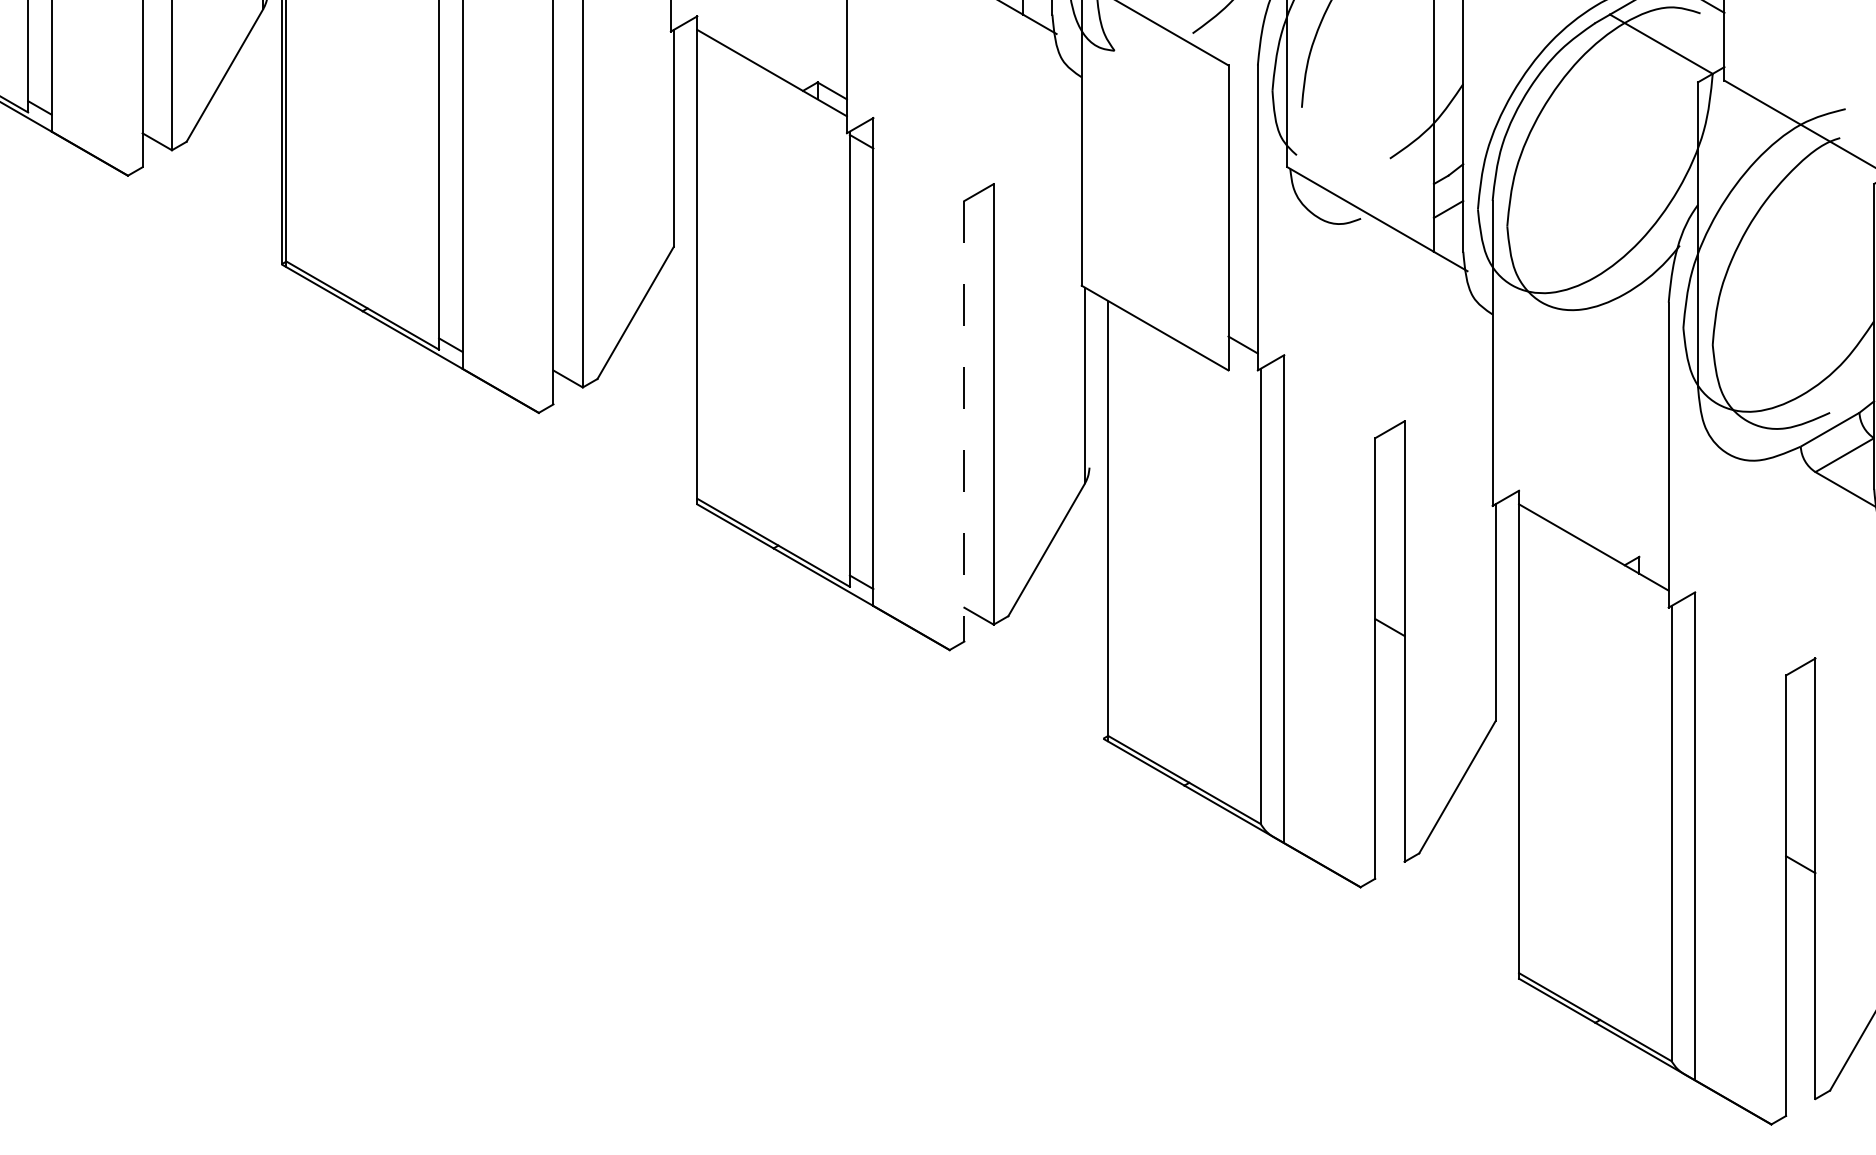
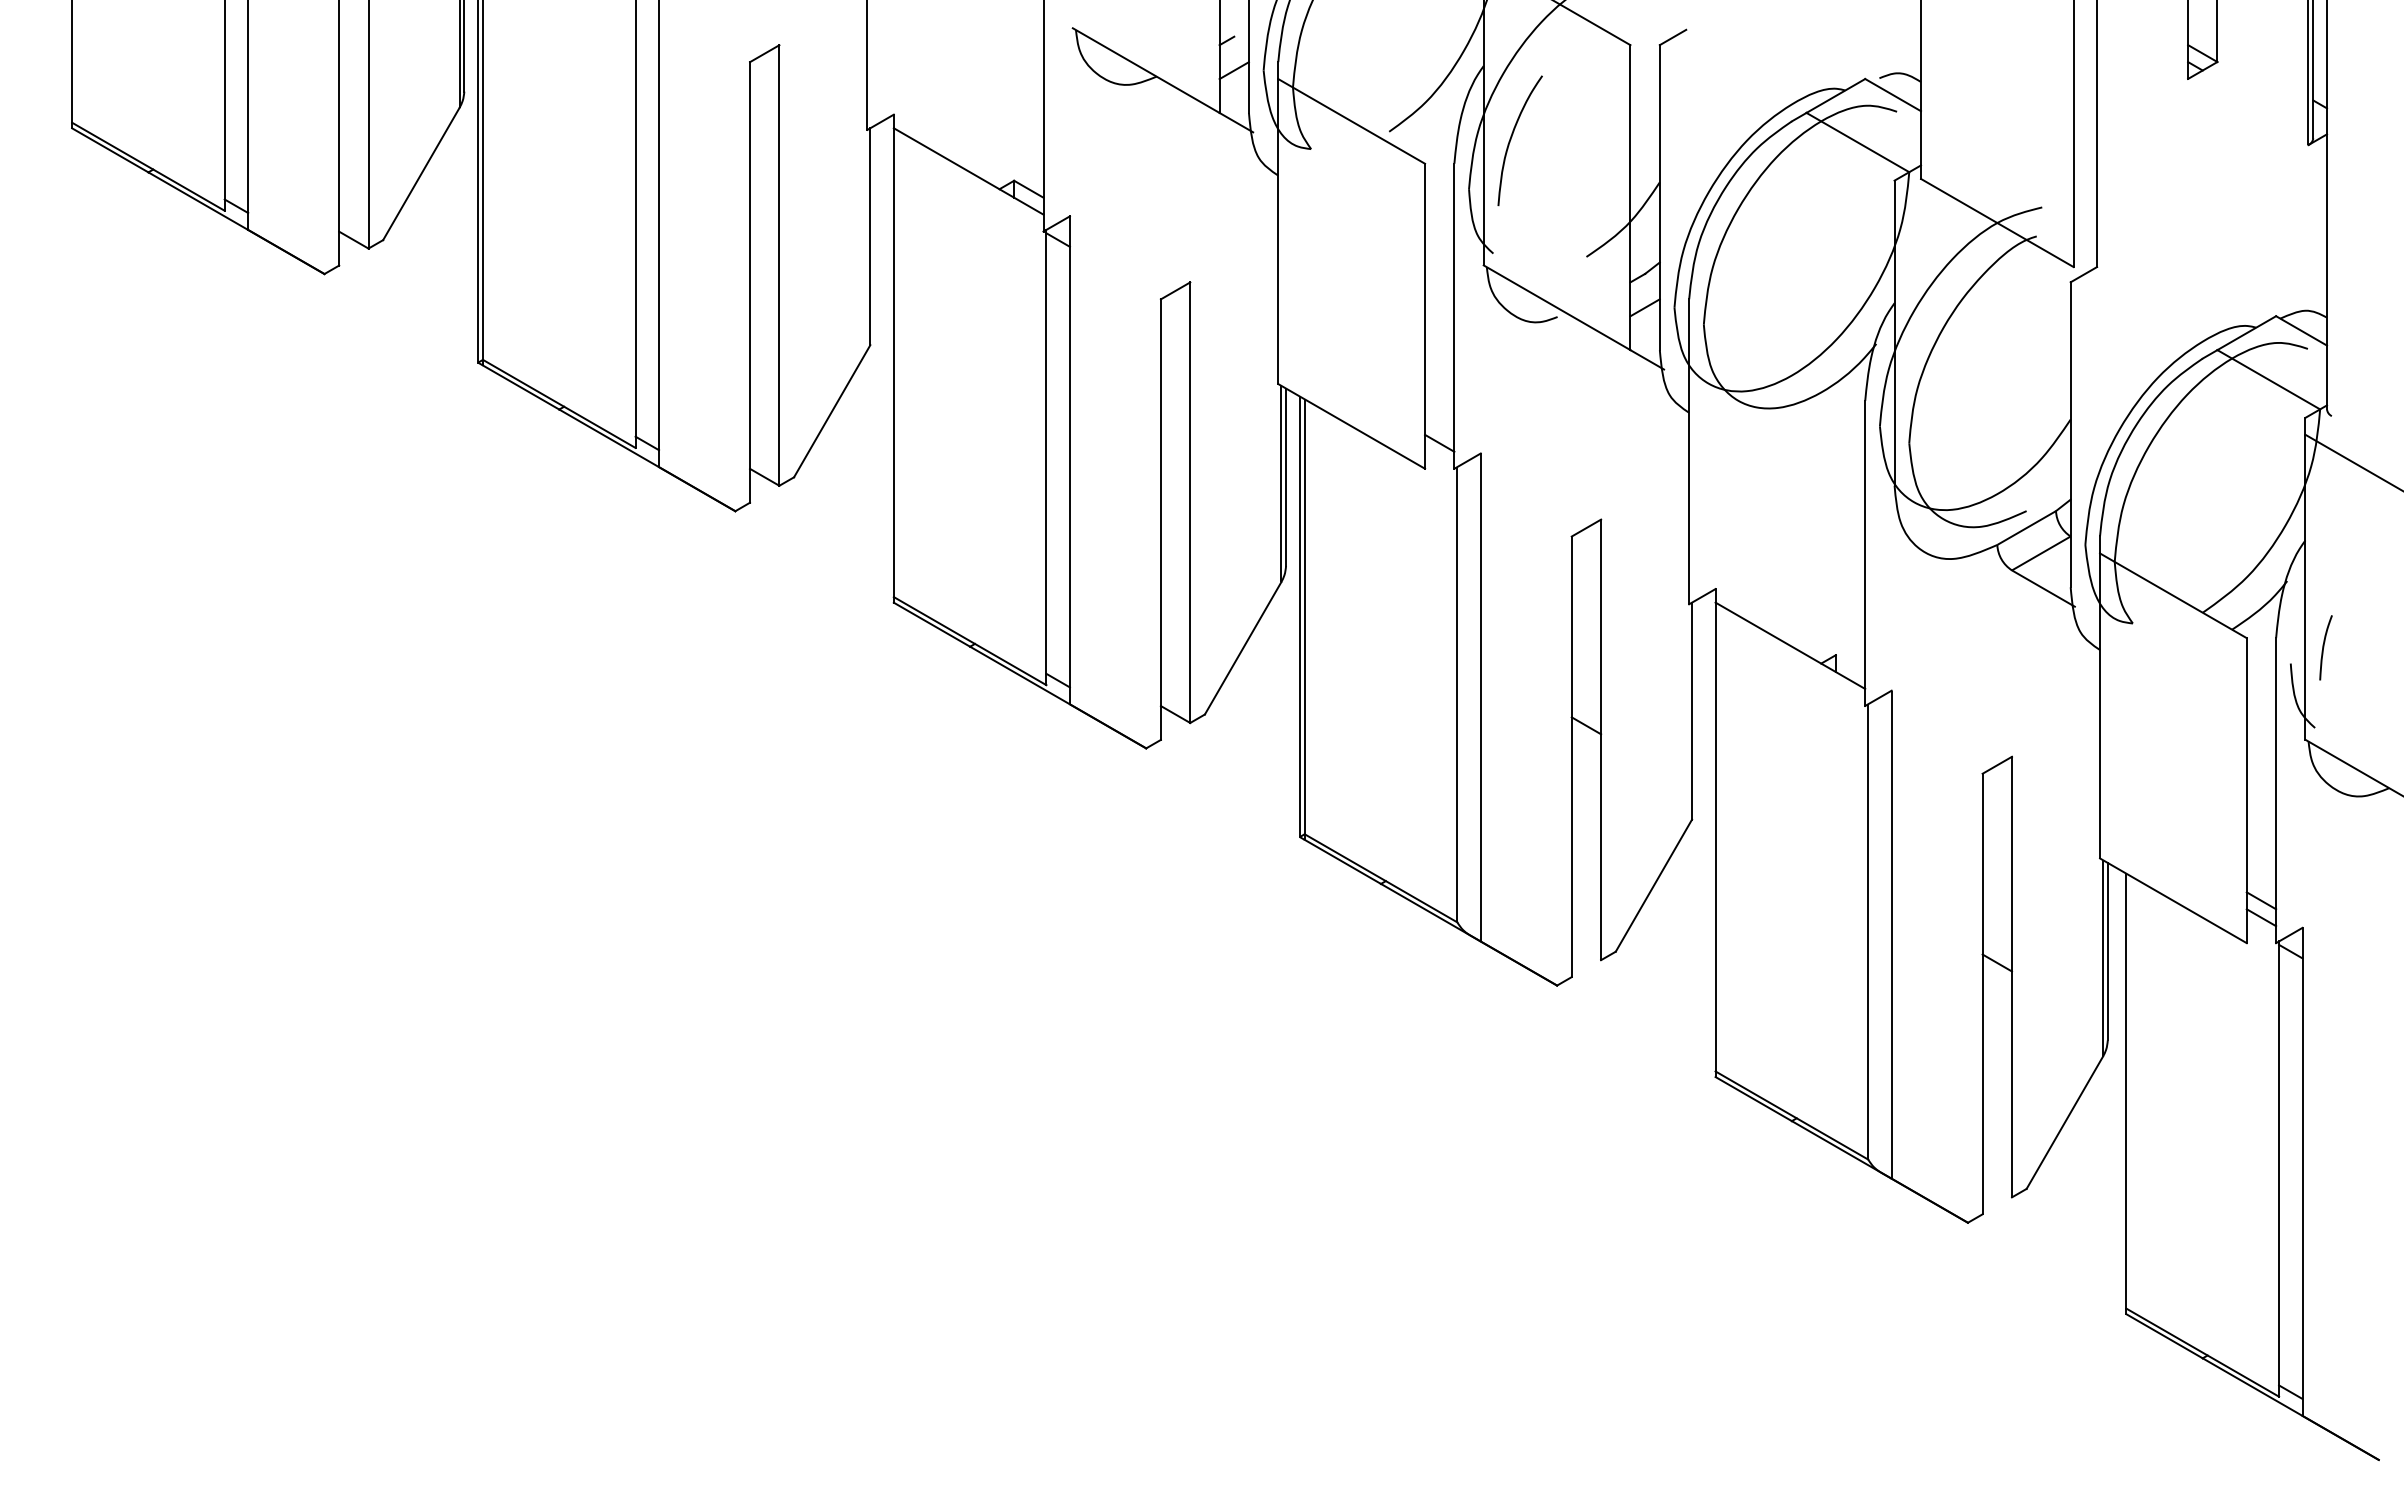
line: (1089, 378) -> (1286, 476), added
line: (963, 422) -> (1160, 520), dashed -> solid
line: (1102, 518) -> (1299, 616), added

